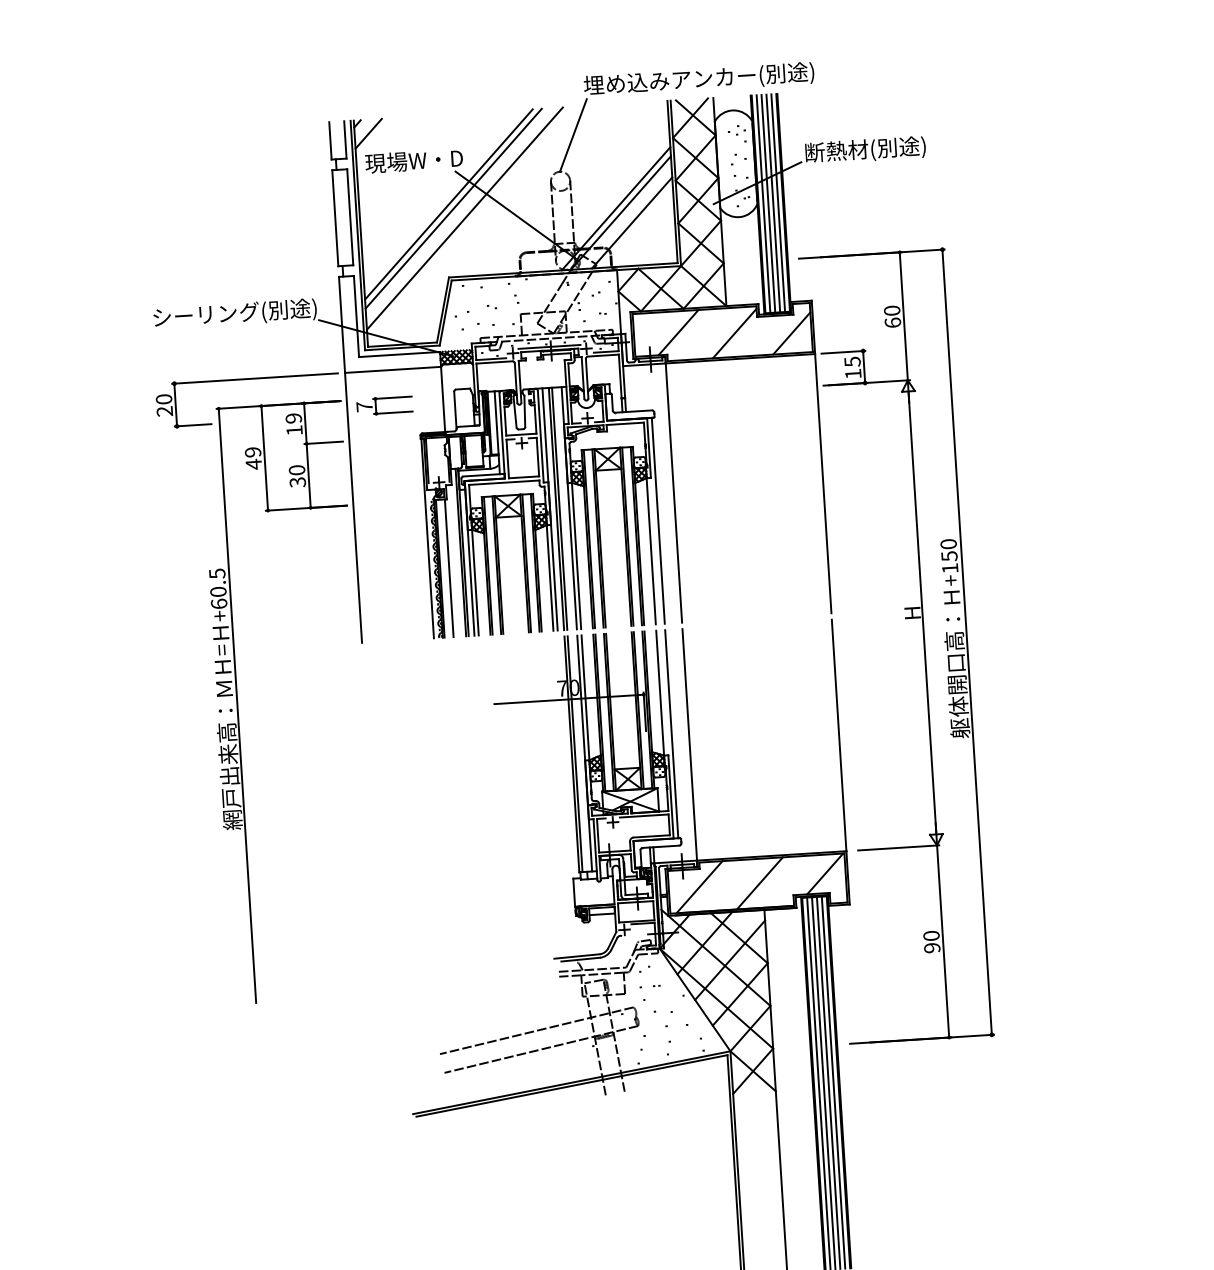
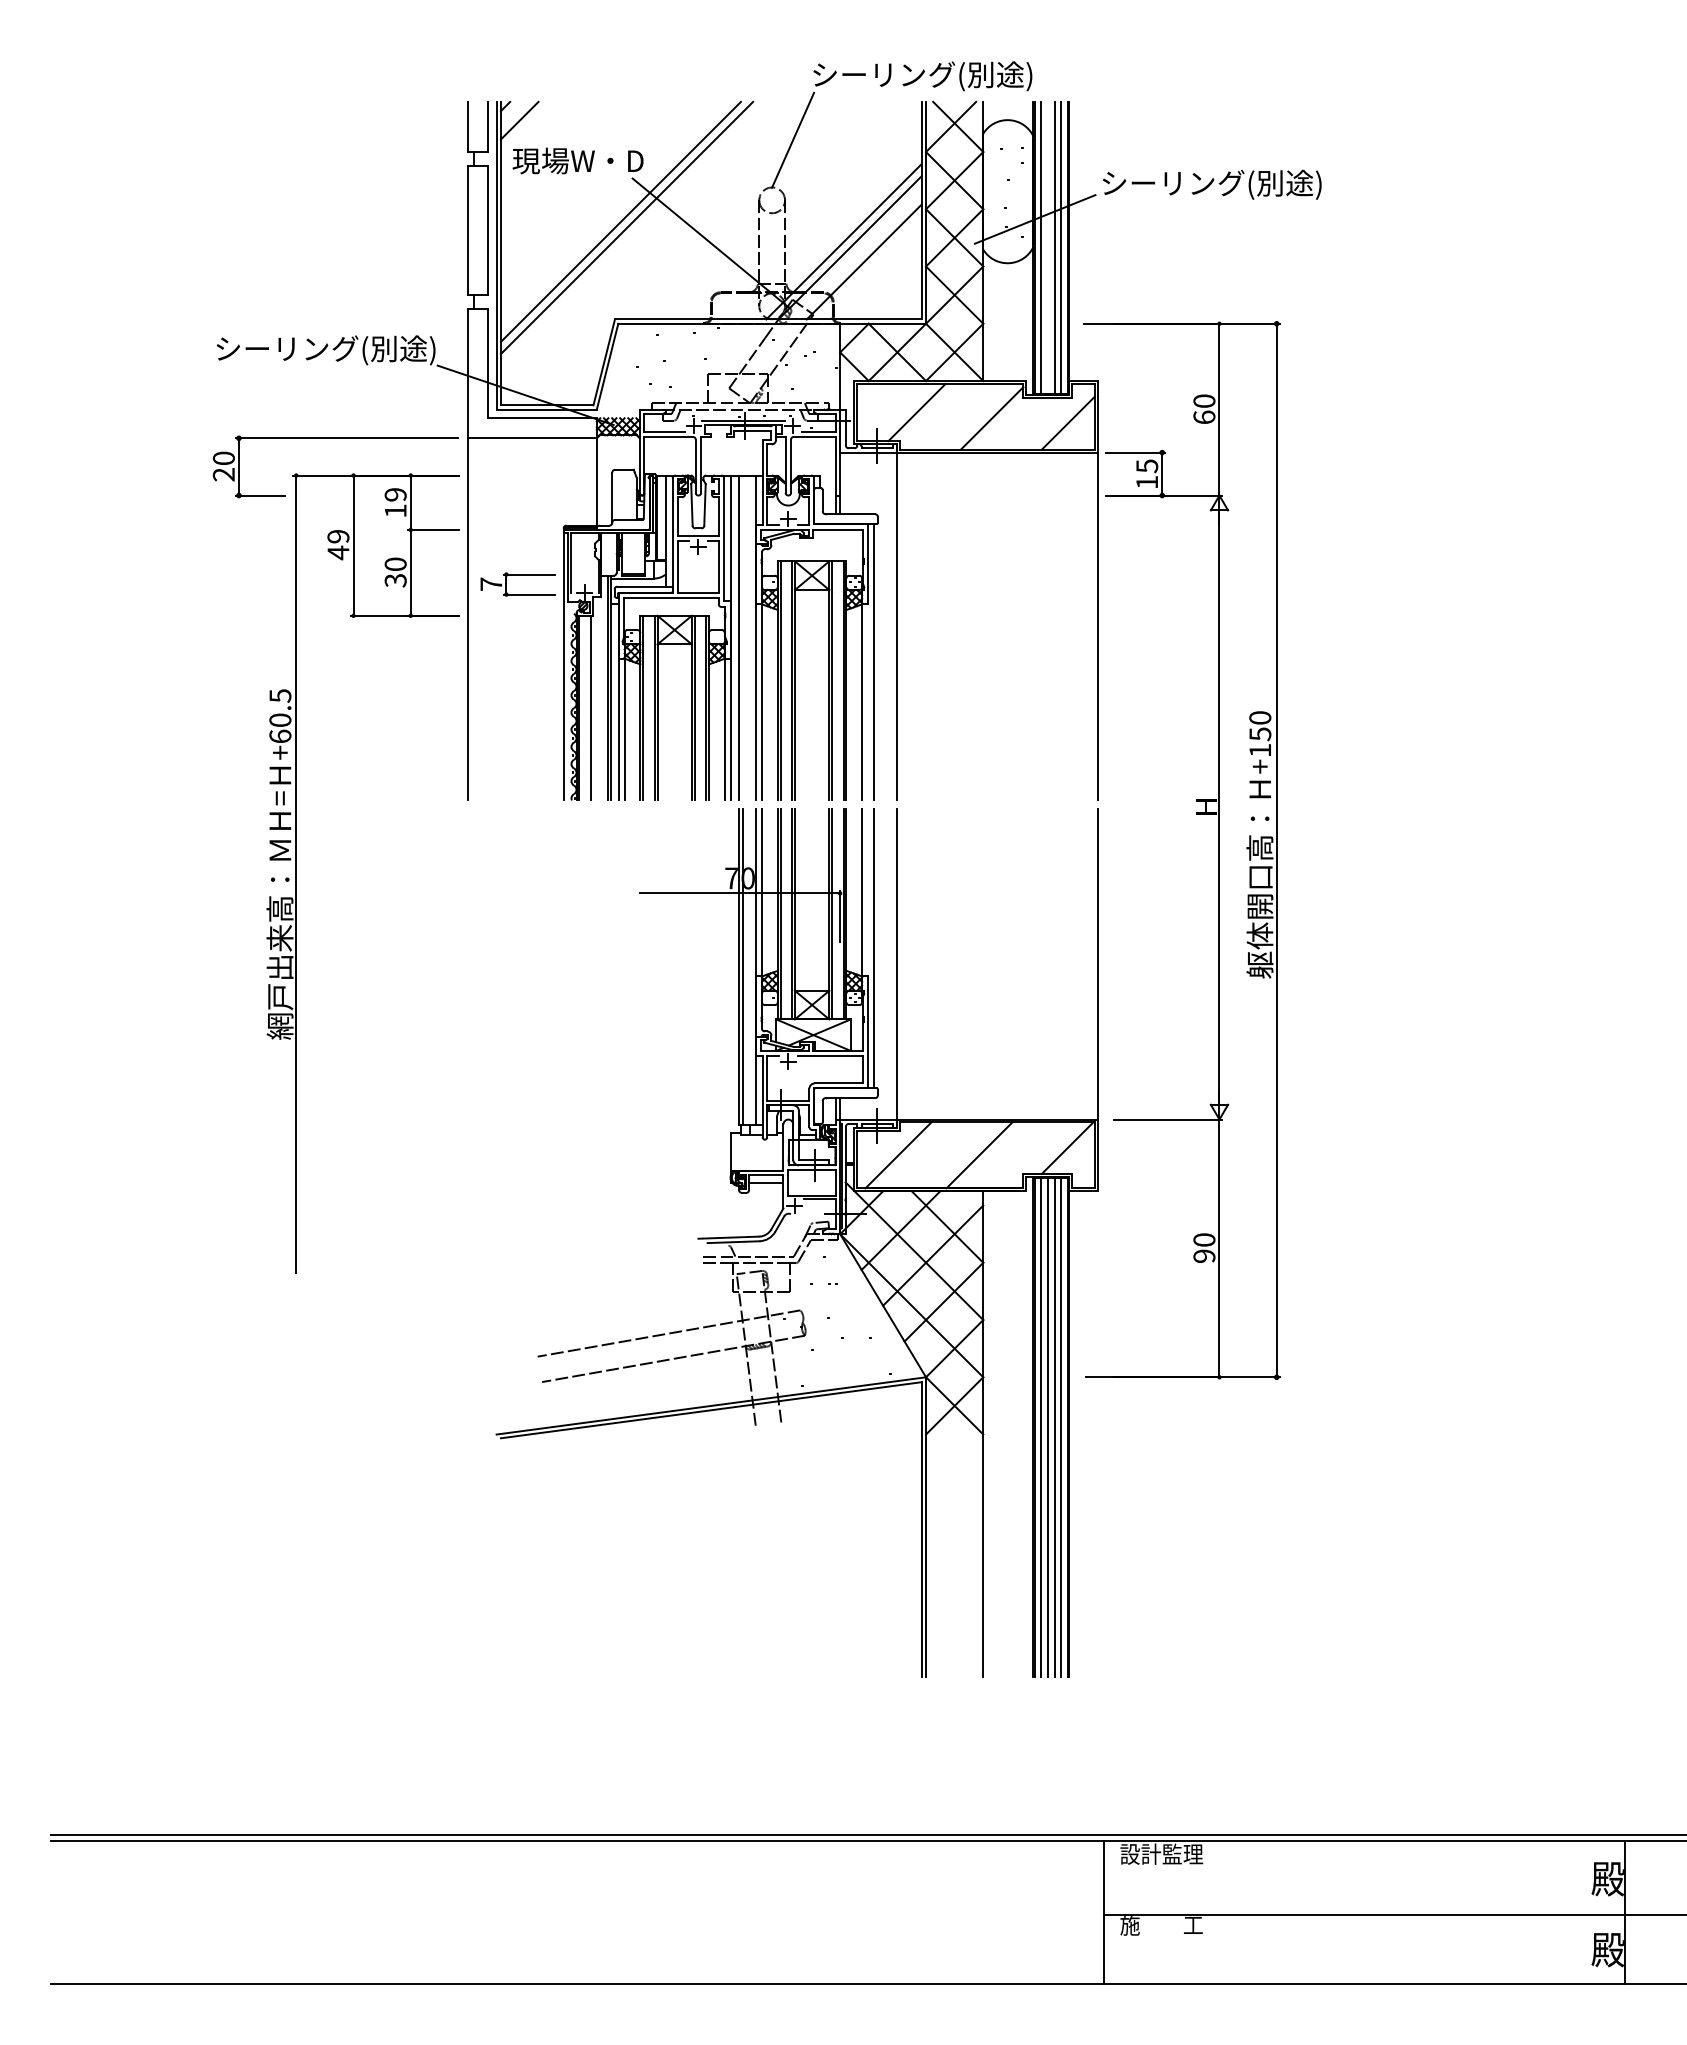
text: (698, 79) -> (965, 76), 埋め込みアンカー(別途) -> シーリング(別途)
text: (887, 148) -> (1211, 184), 断熱材(別途) -> シーリング(別途)
line: (768, 203) -> (1048, 247), removed
line: (464, 218) -> (640, 241), removed
part: (383, 399) -> (517, 575), moved
line: (559, 508) -> (743, 637), removed

